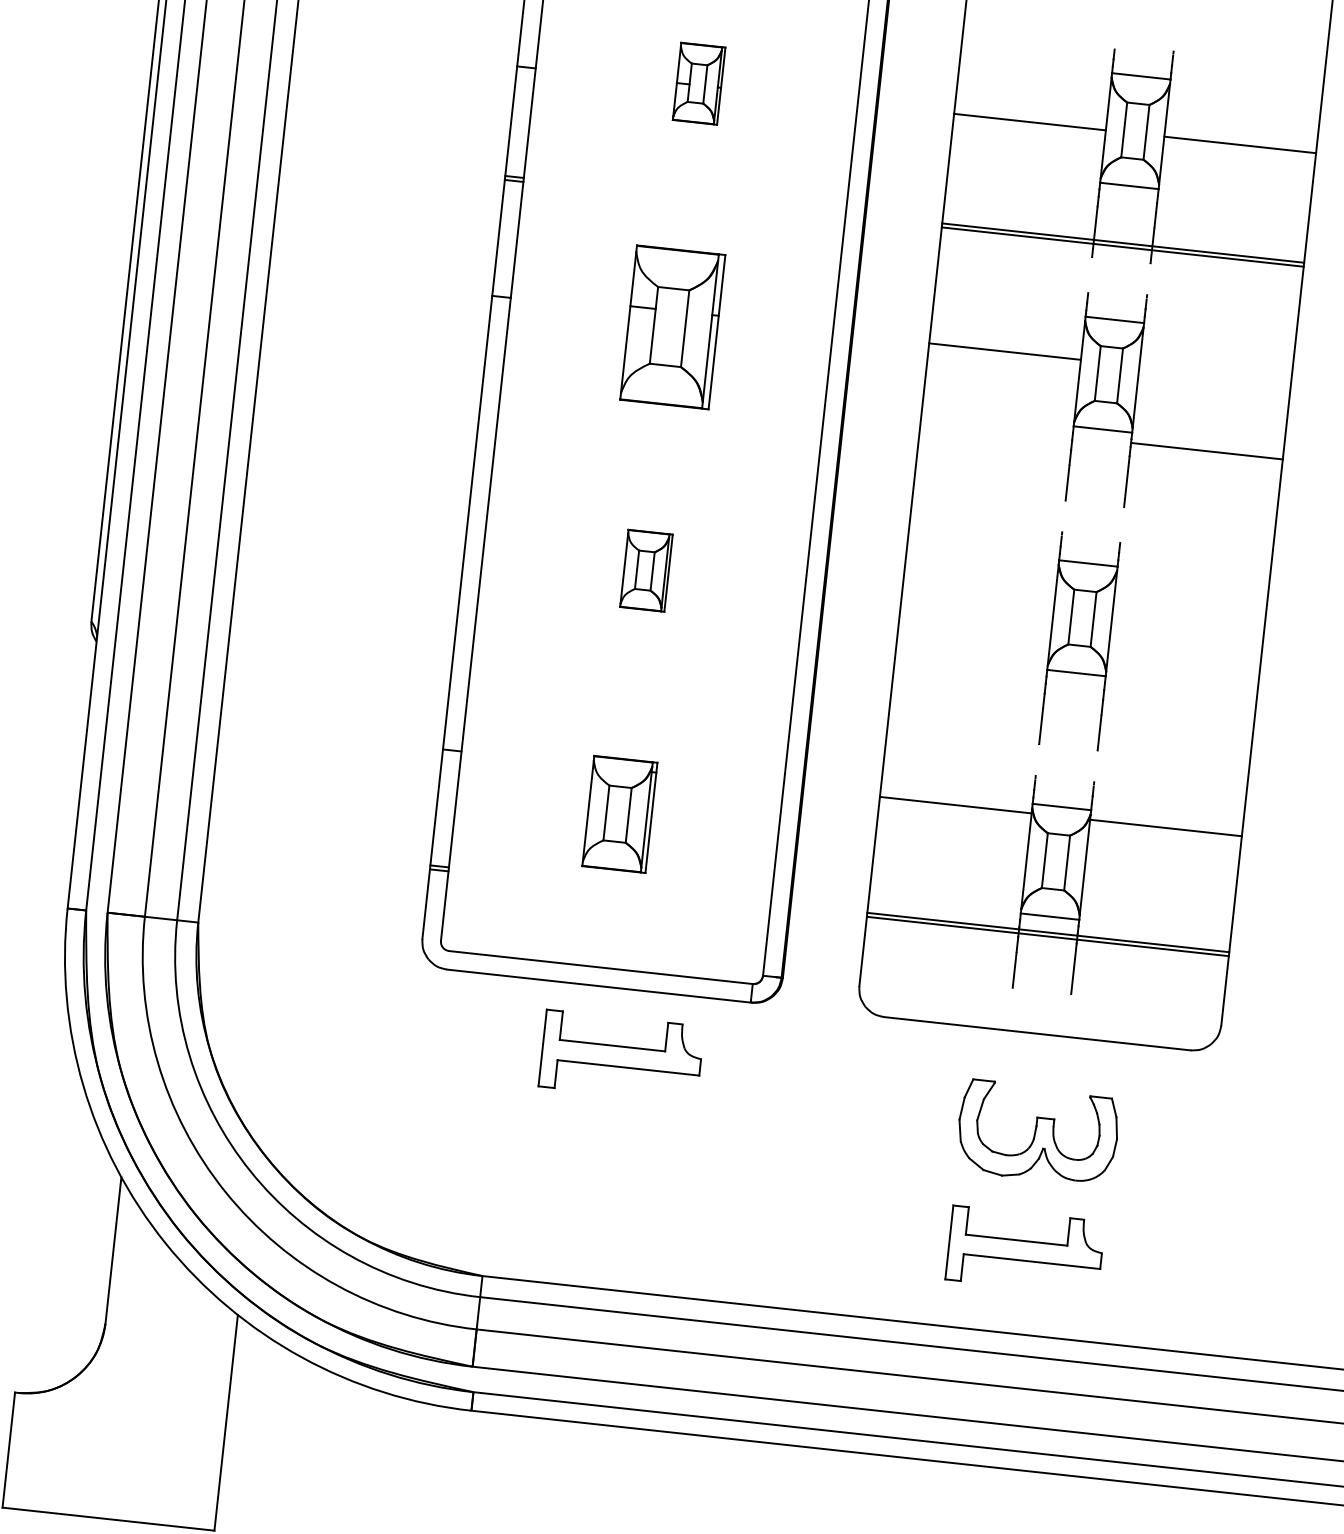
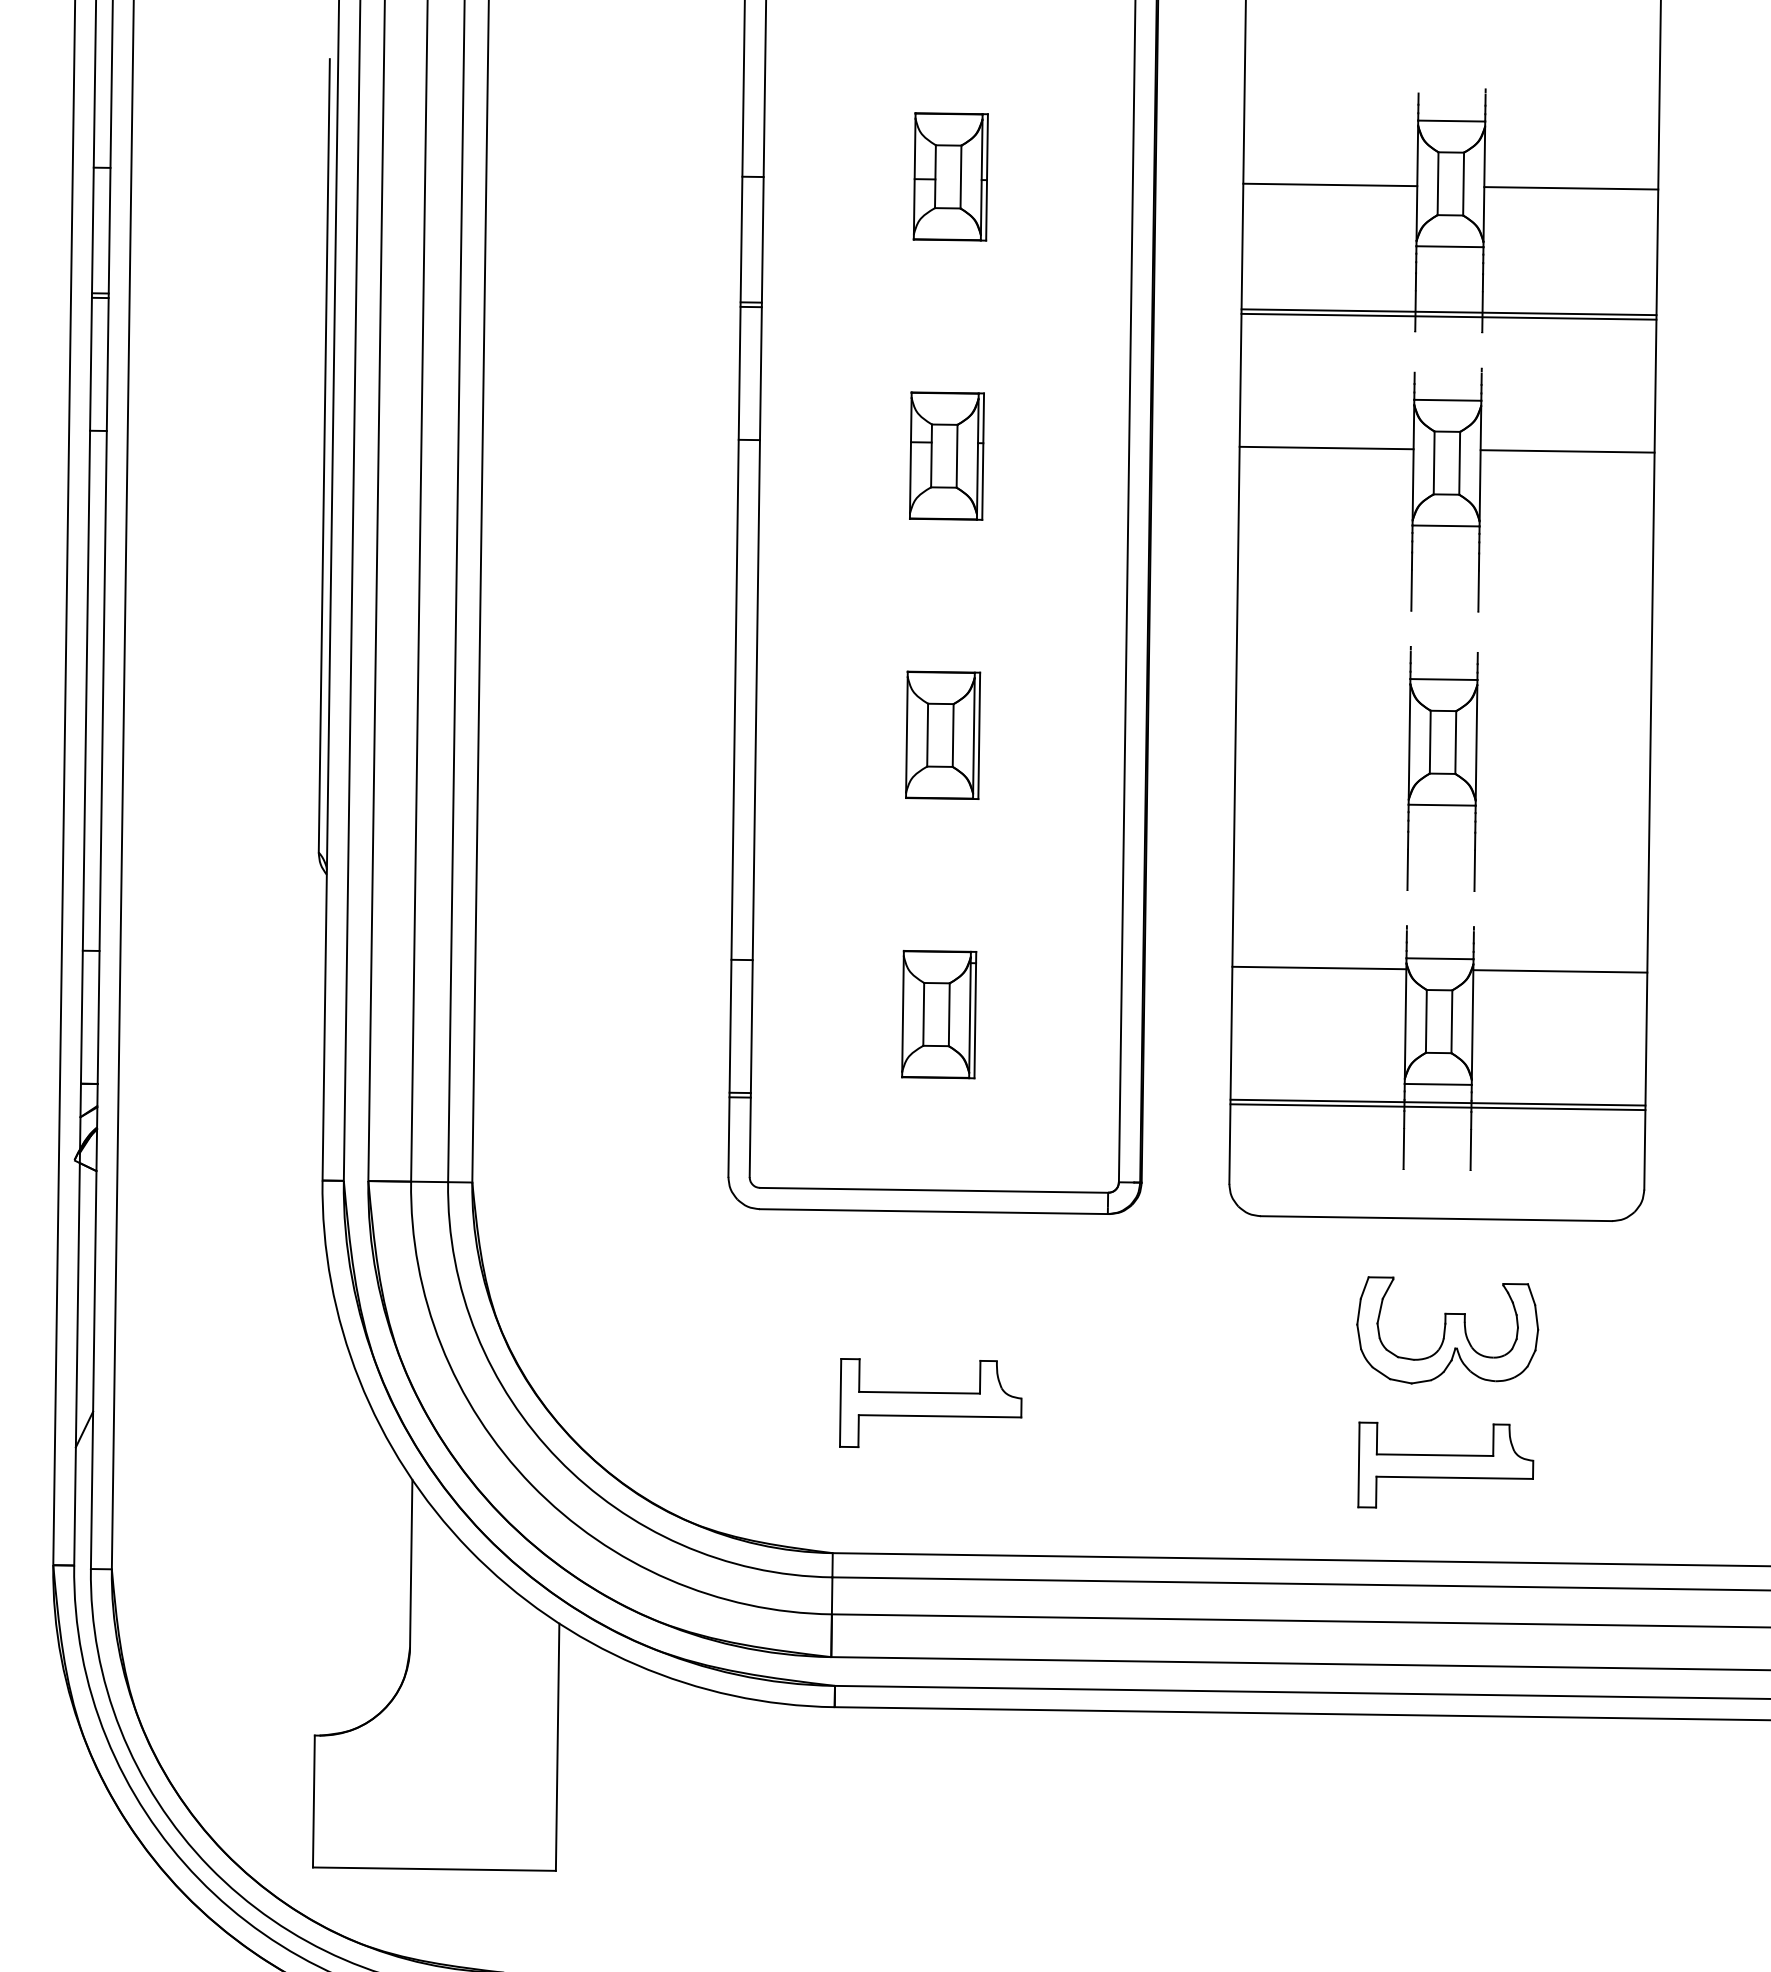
part: (698, 83) -> (950, 176), size x1.43
part: (672, 326) -> (946, 455), size x0.71
line: (1207, 451) -> (1567, 451), moved
part: (646, 570) -> (943, 734), size x1.43
part: (621, 1055) -> (930, 1403), moved

